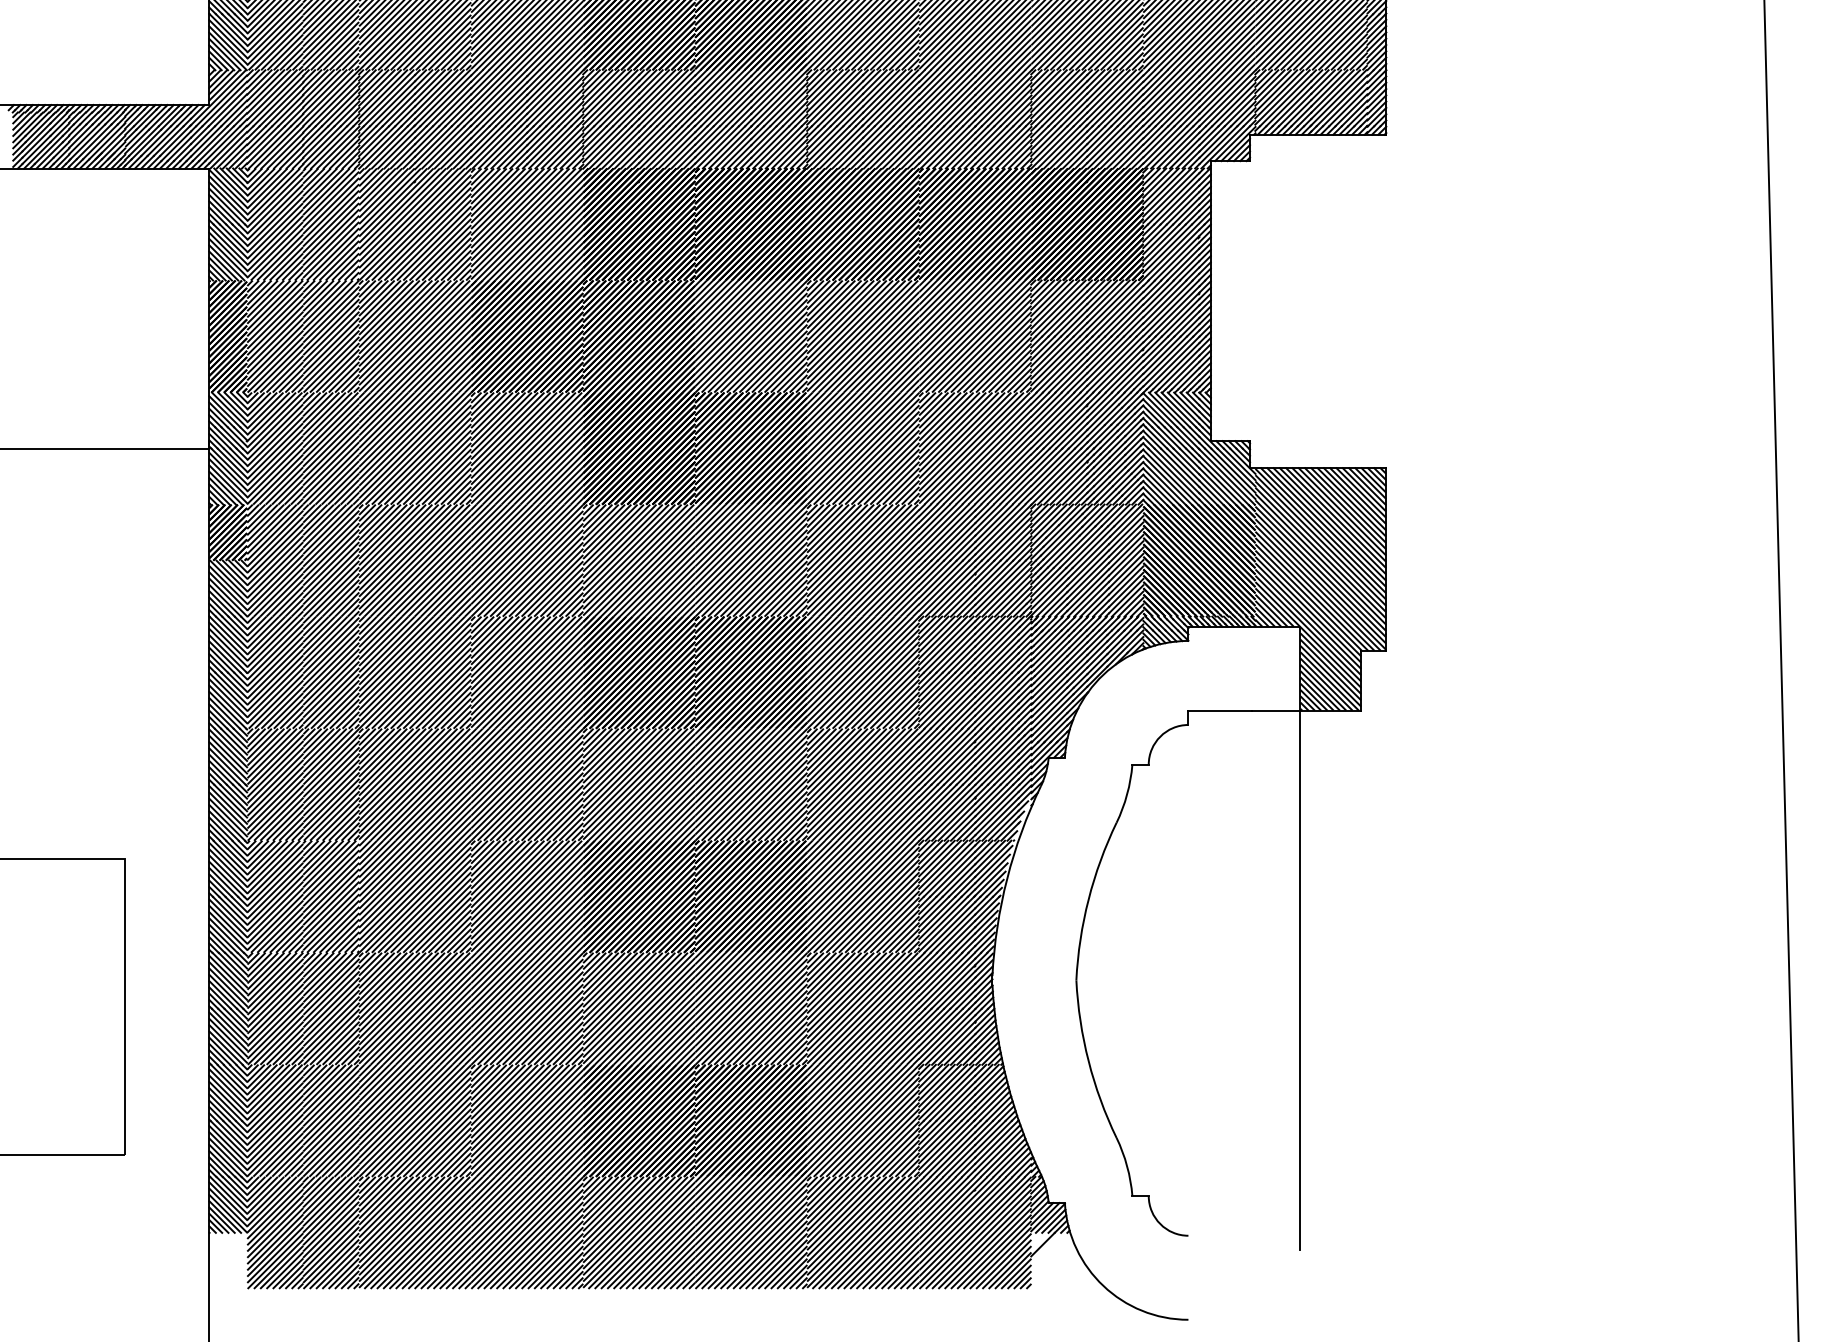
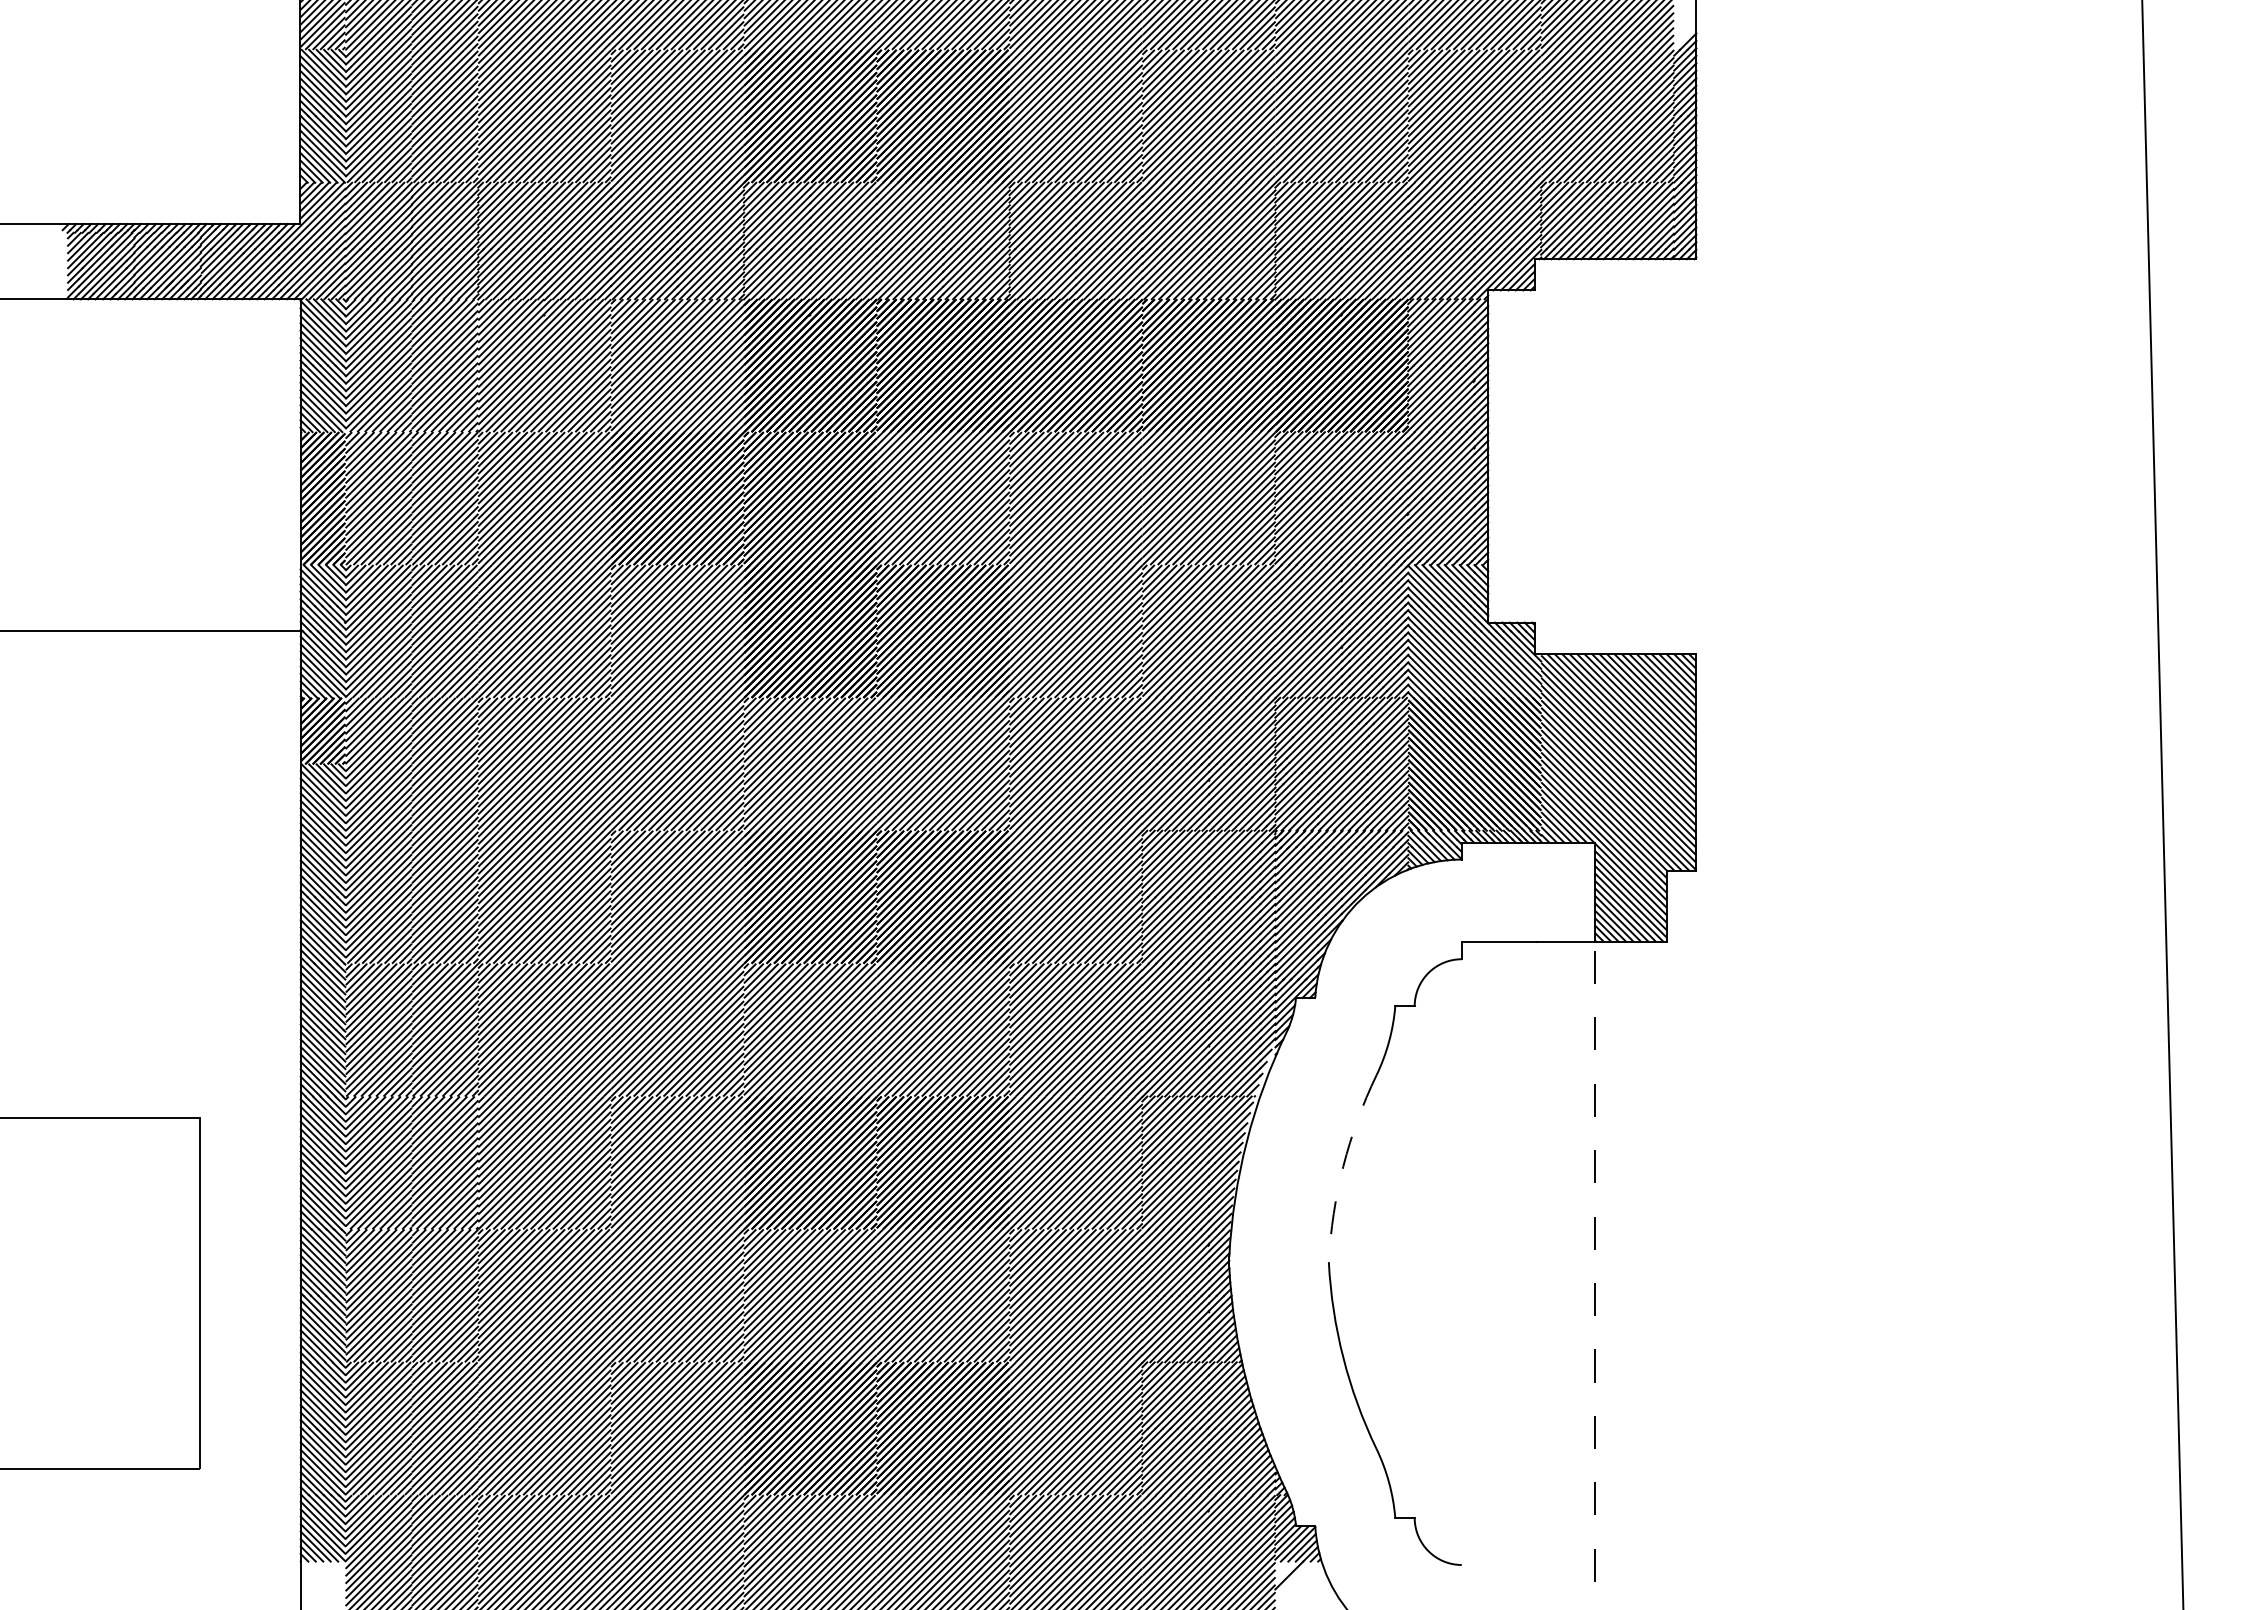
arc: (1088, 899) -> (1343, 1166), solid -> dashed
line: (1300, 980) -> (1594, 1262), solid -> dashed

